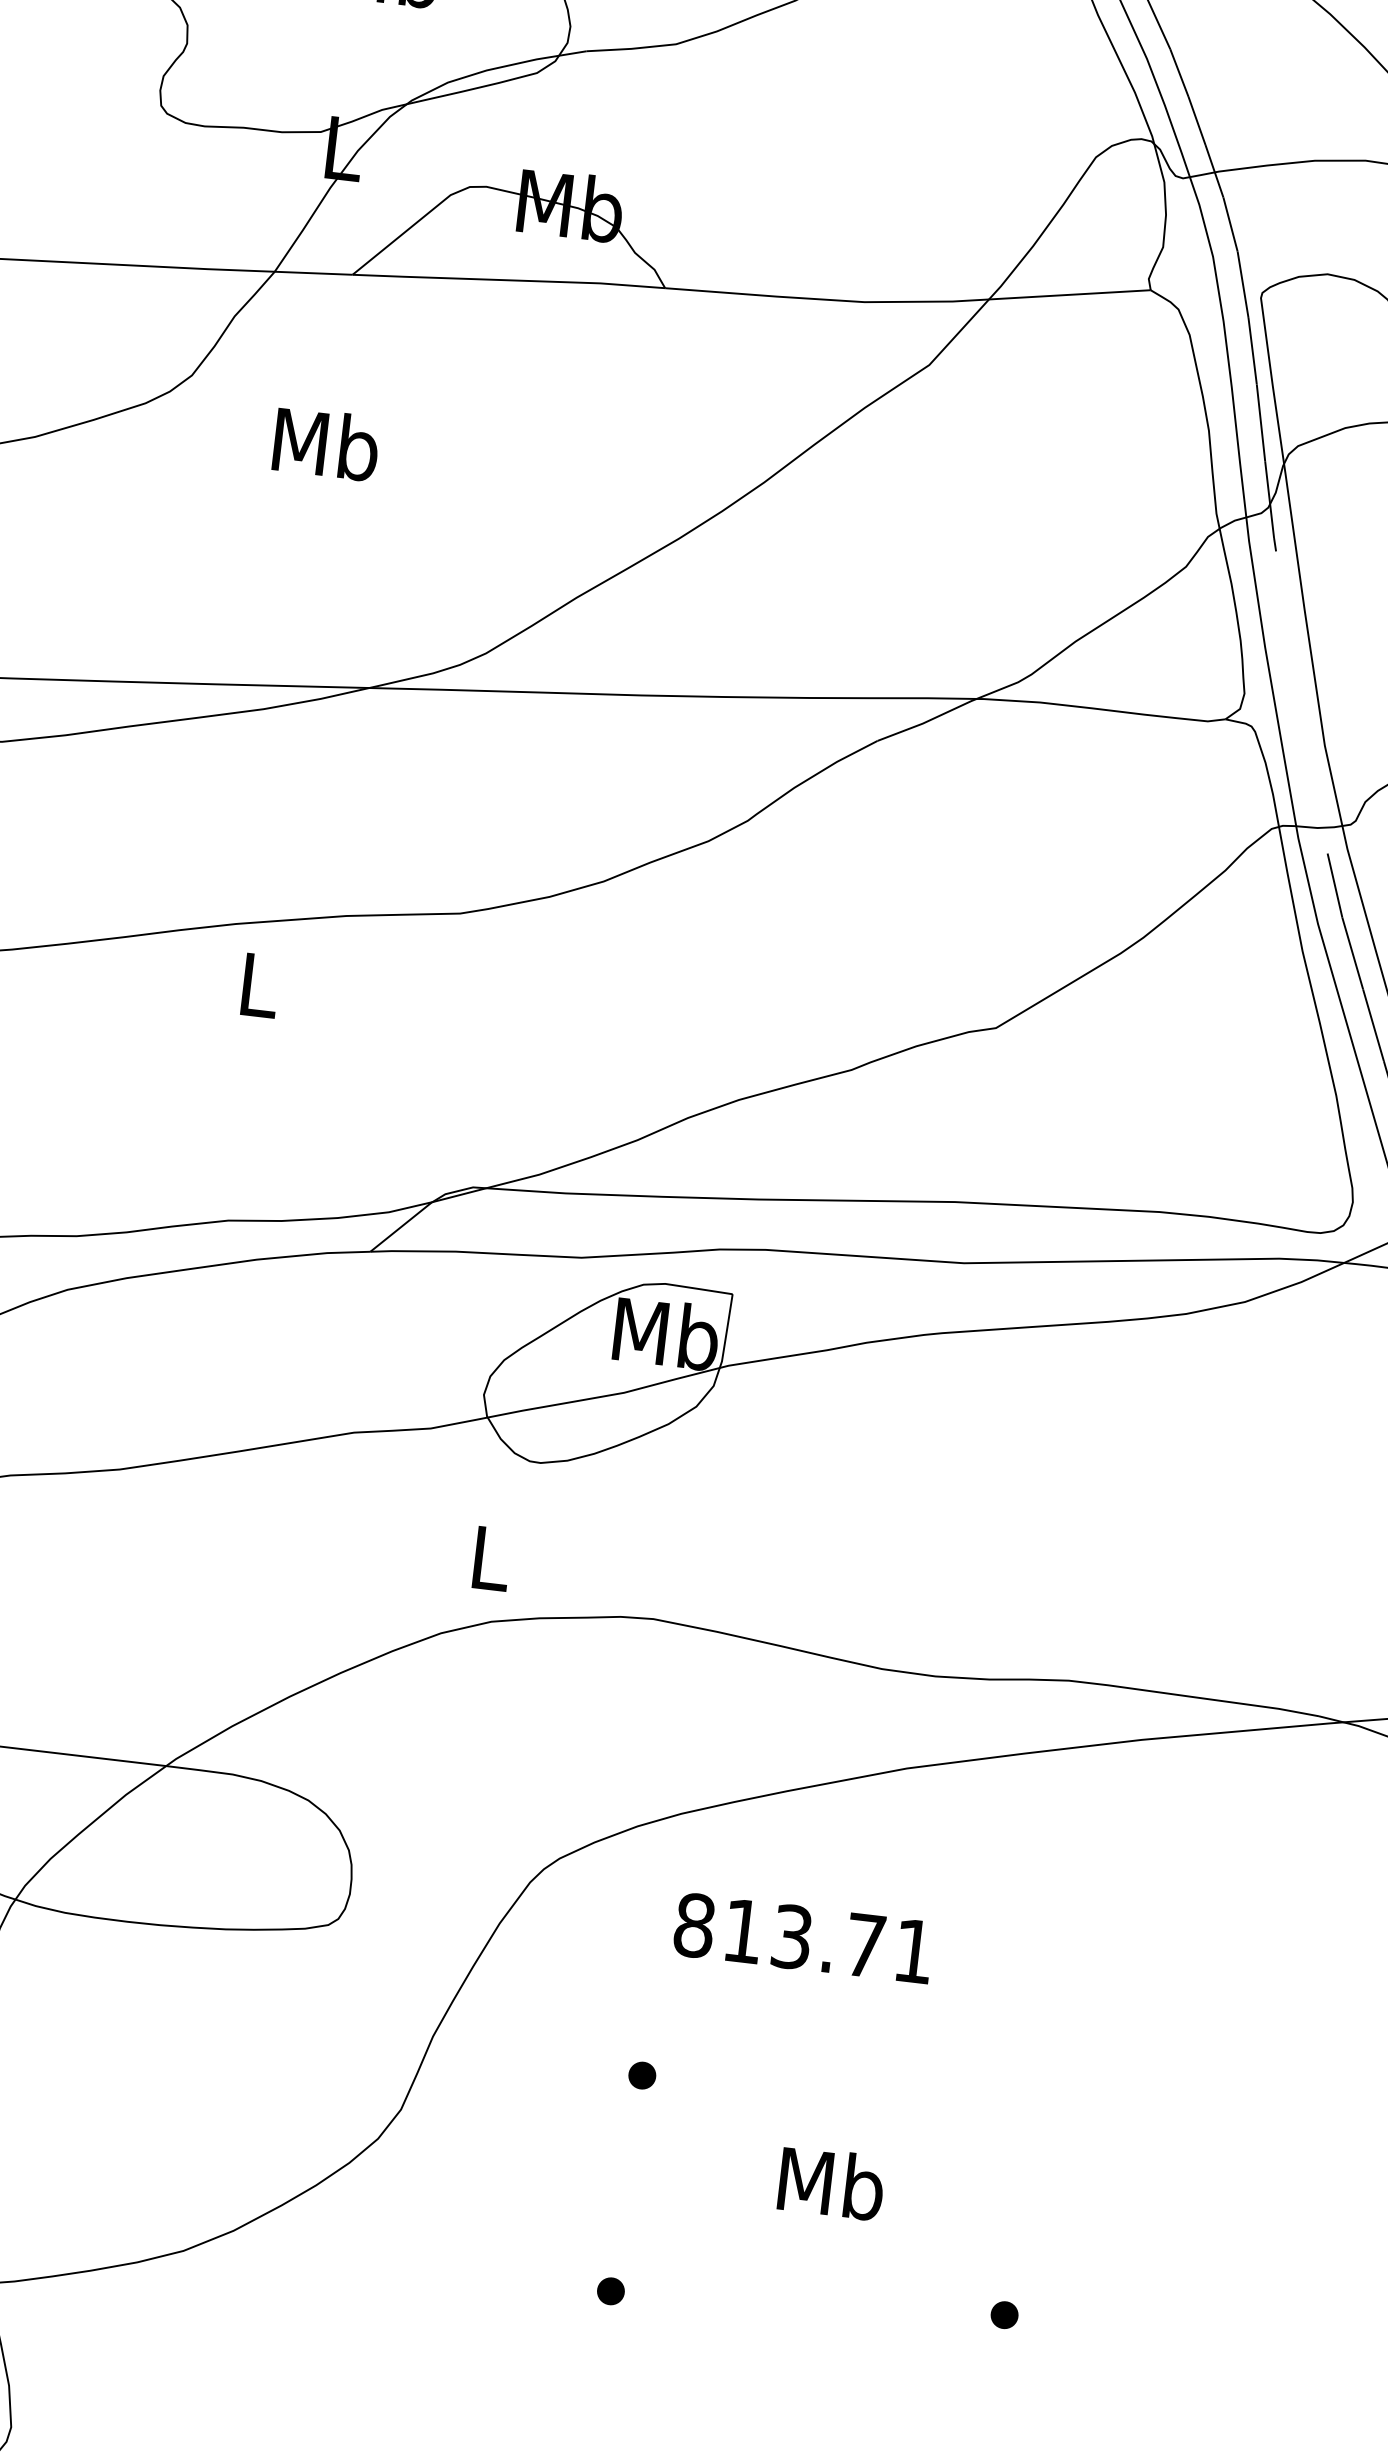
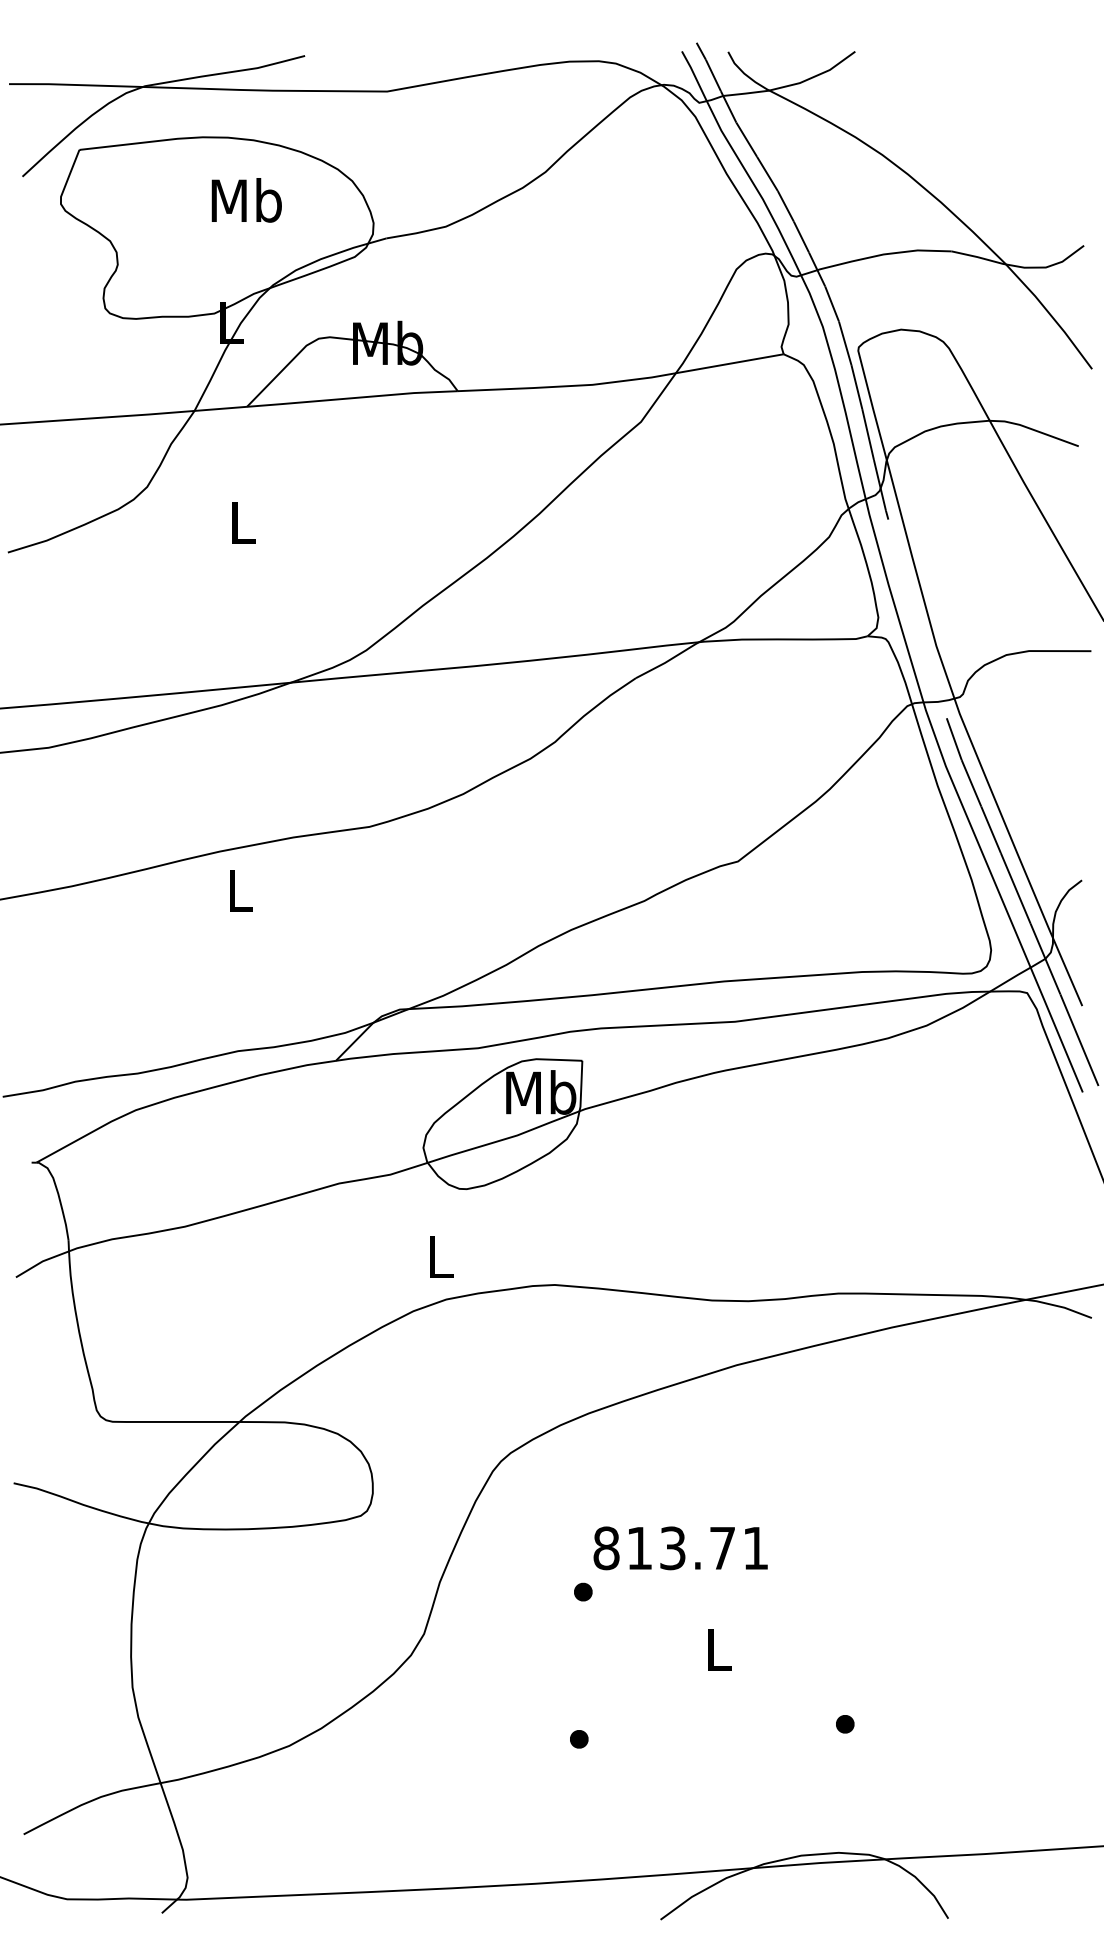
text: (325, 444) -> (242, 522), Mb -> L
text: (803, 1938) -> (680, 1548), moved
text: (831, 2183) -> (718, 1649), Mb -> L

